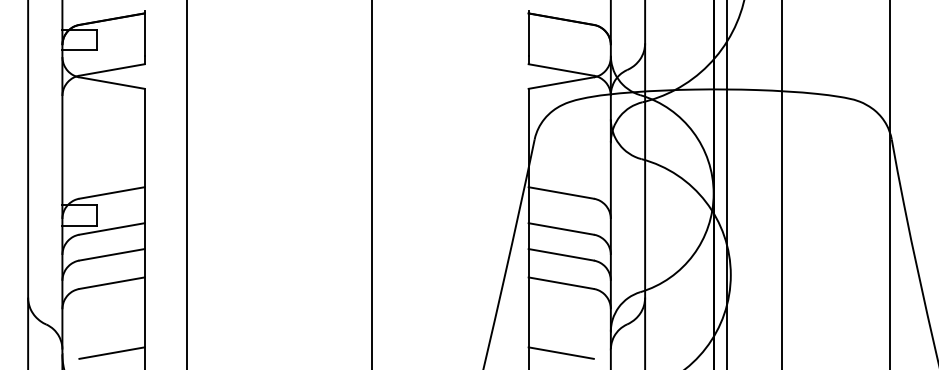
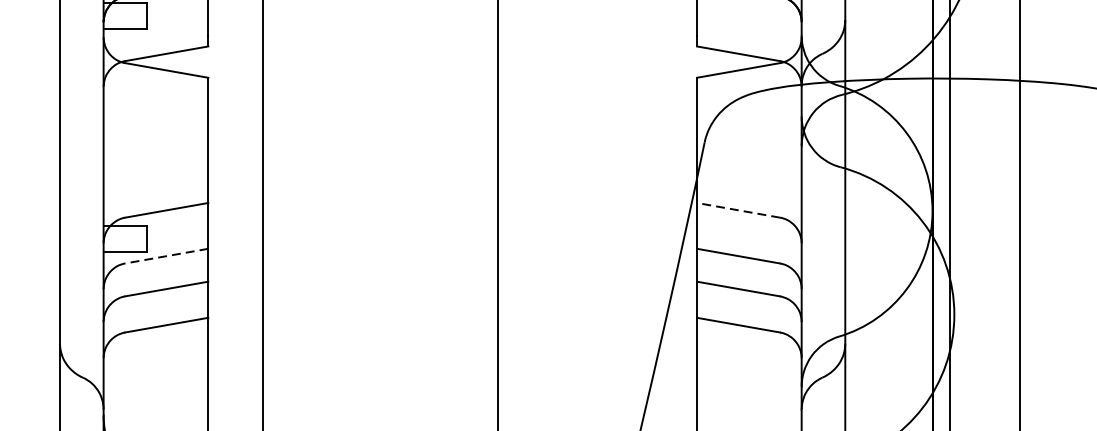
line: (560, 192) -> (737, 209), solid -> dashed
line: (111, 229) -> (166, 256), solid -> dashed
line: (111, 352) -> (166, 413), removed
line: (560, 352) -> (737, 413), removed

